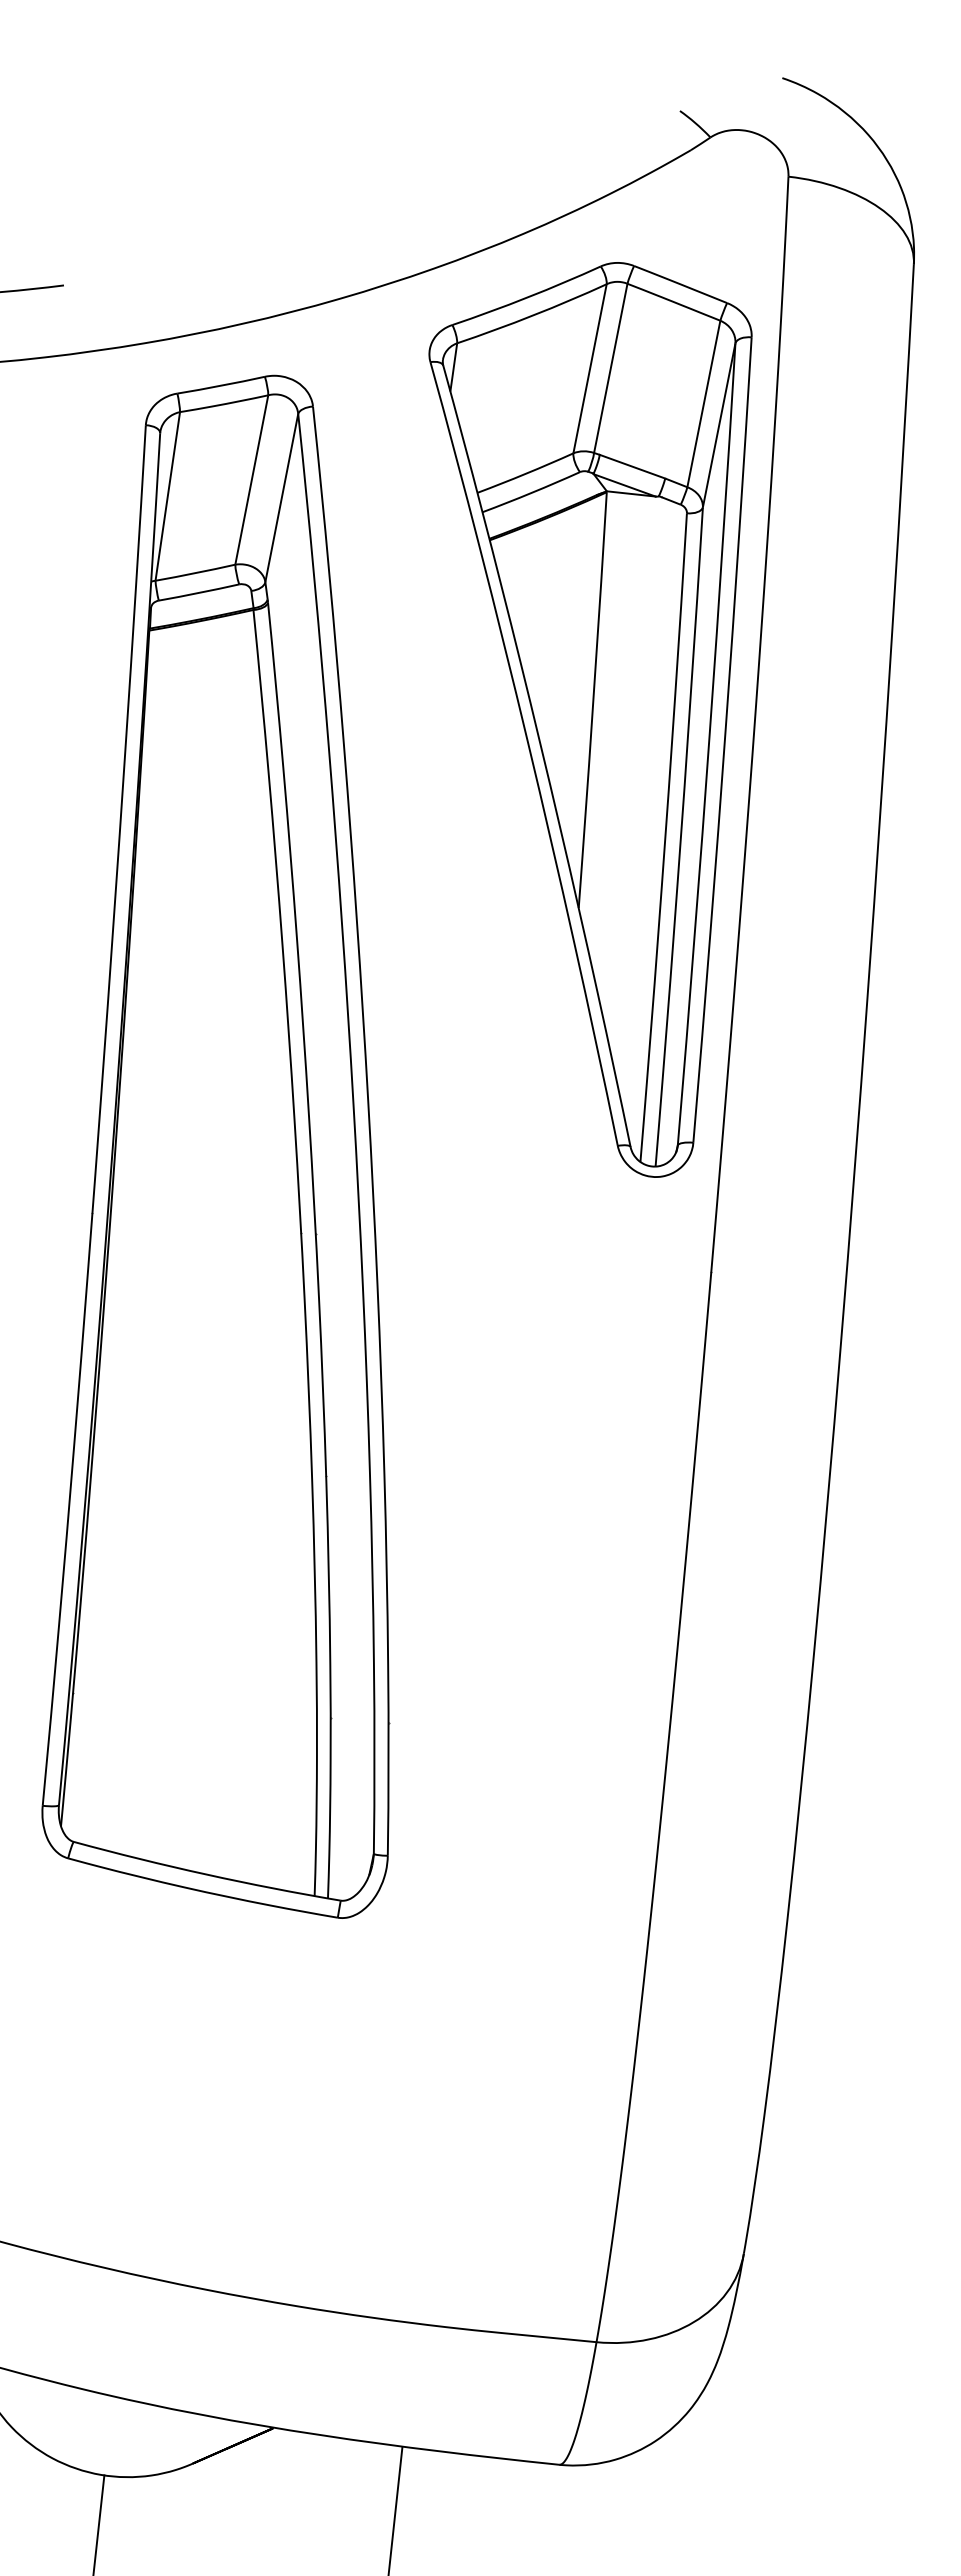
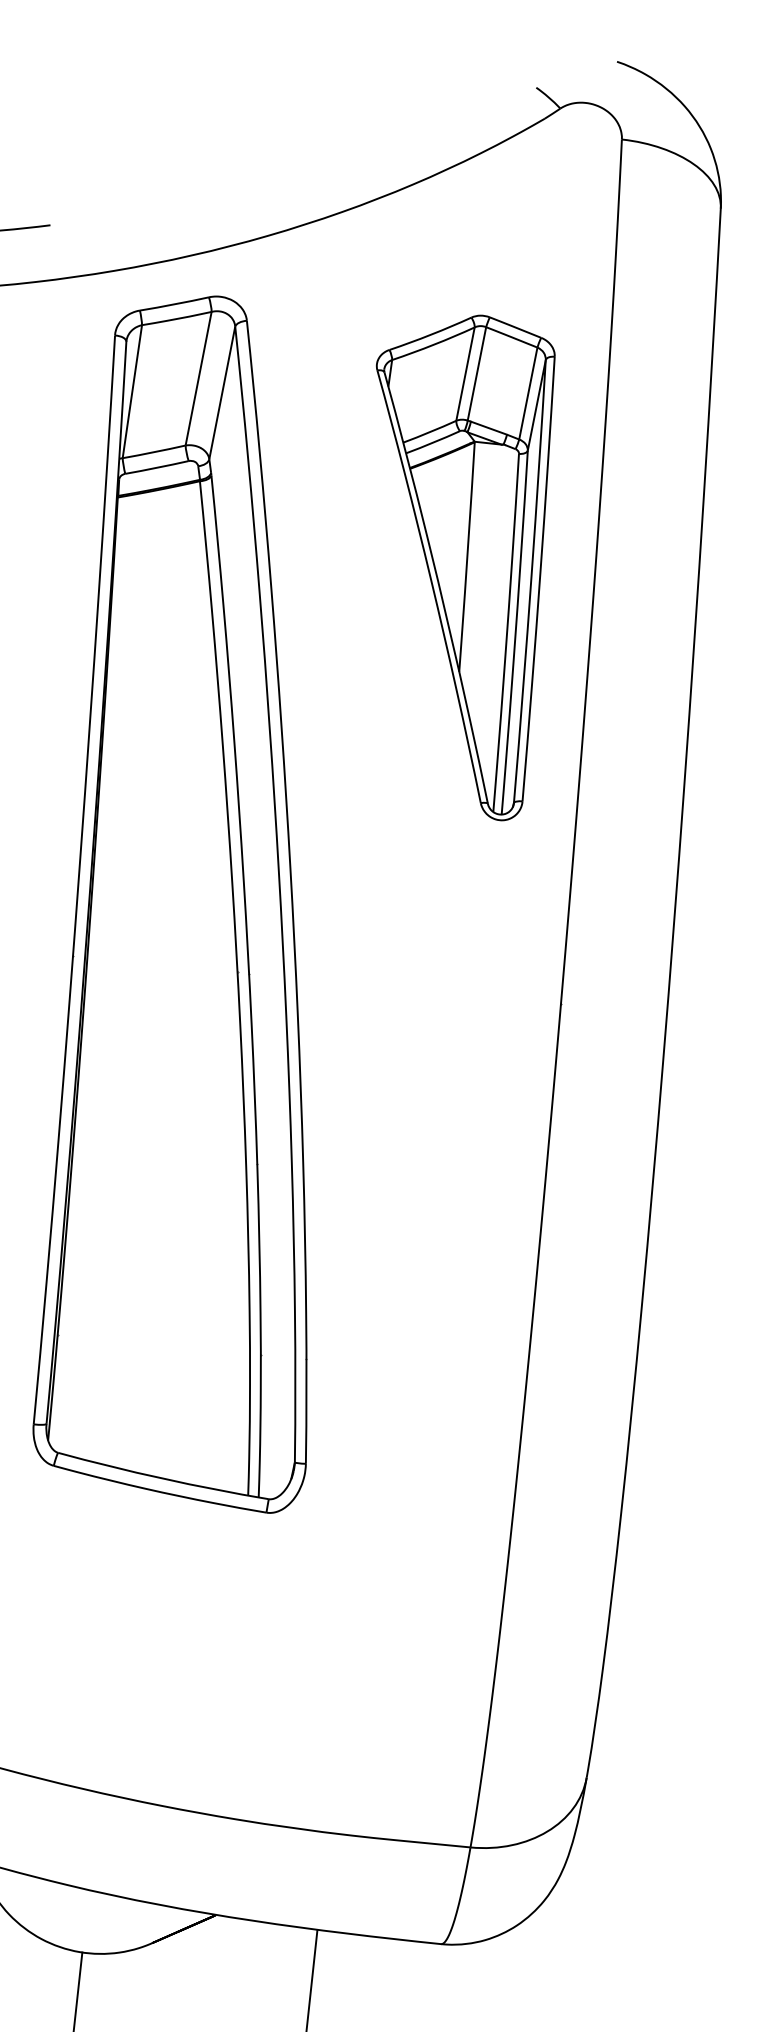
part: (590, 719) -> (465, 567), size x0.7

